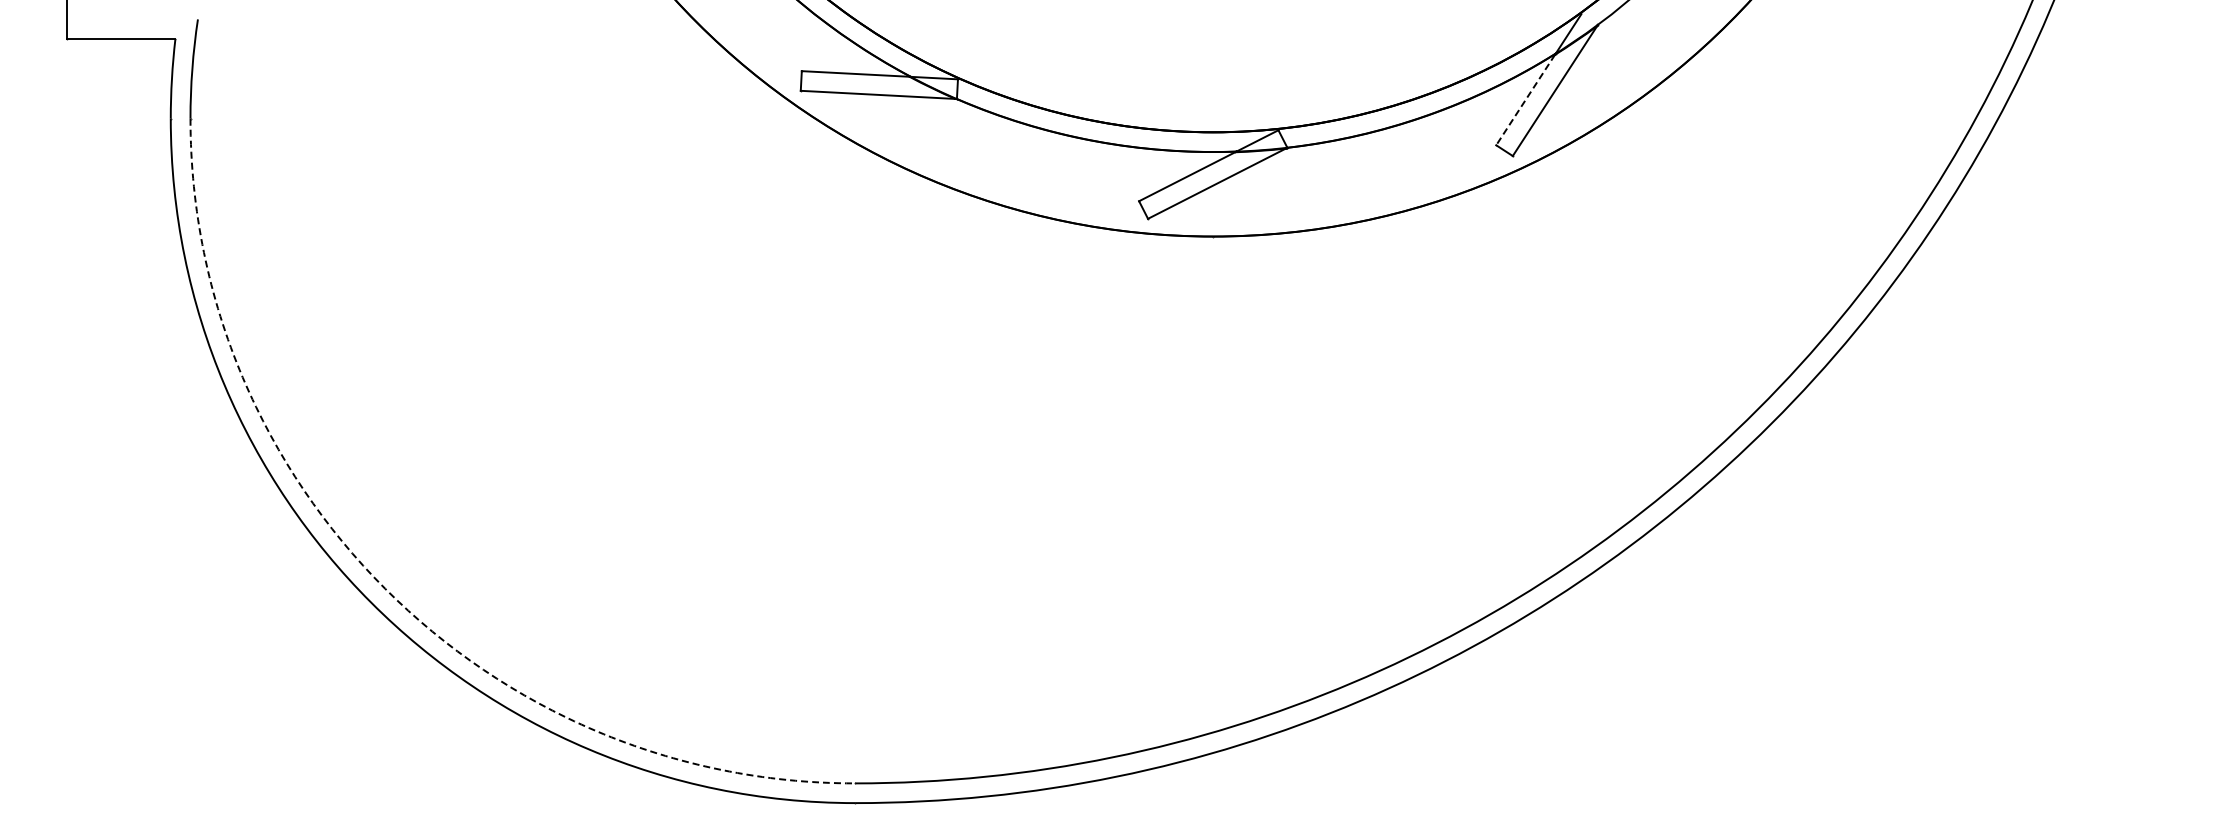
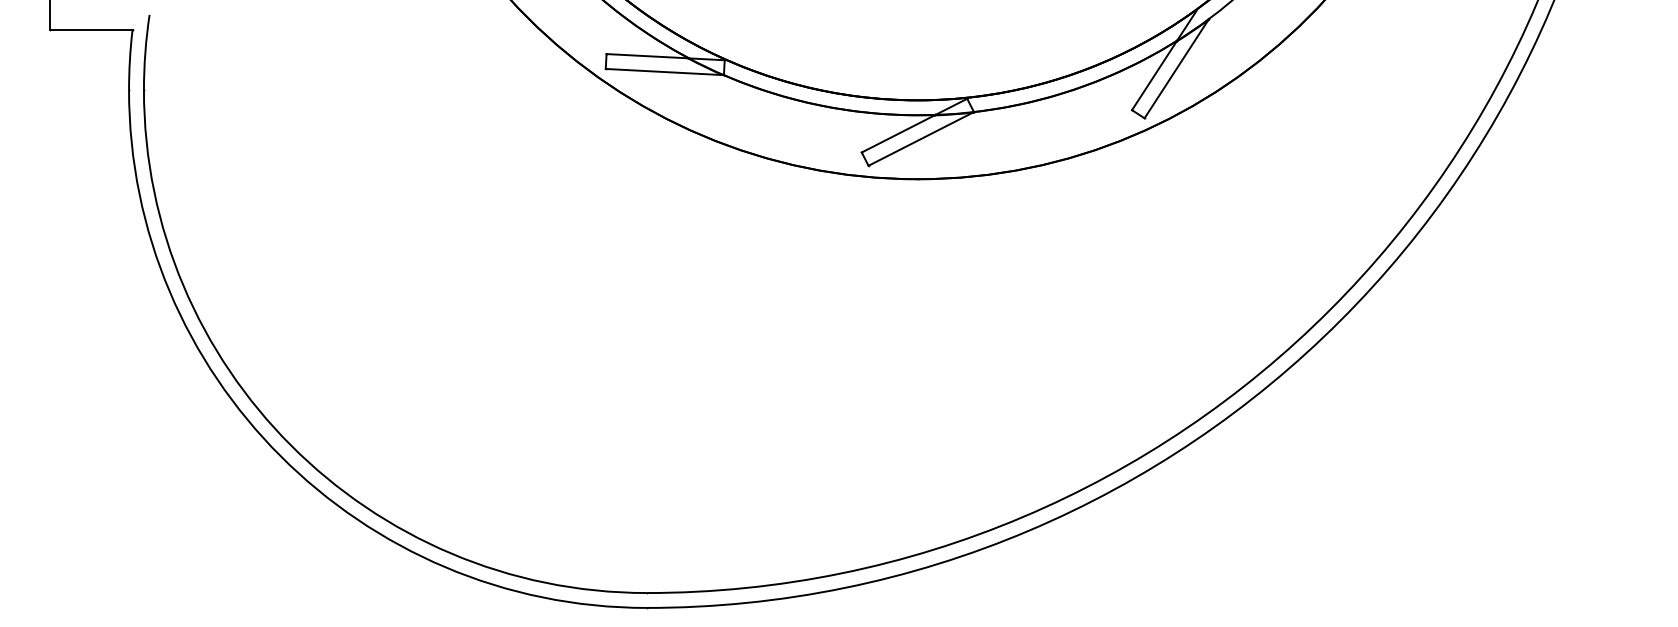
line: (1525, 100) -> (1154, 76), dashed -> solid
arc: (385, 588) -> (291, 445), dashed -> solid

